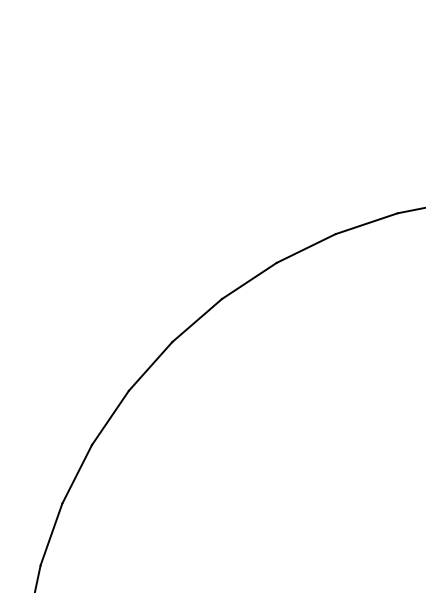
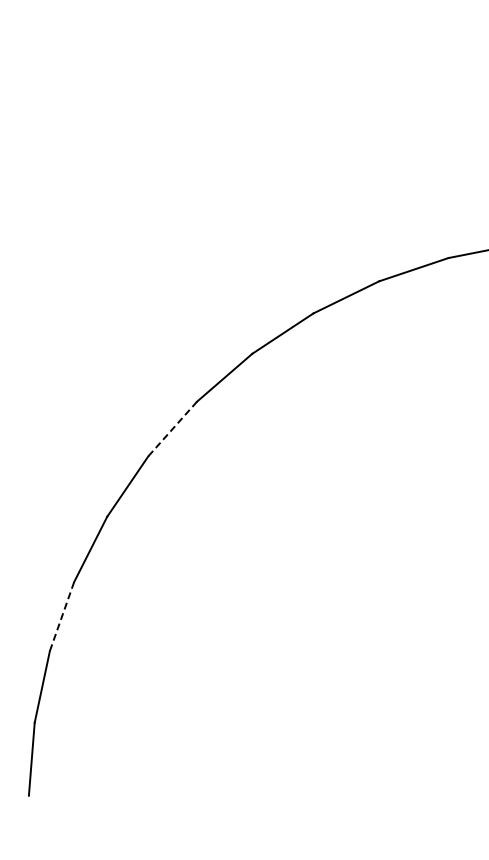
line: (150, 365) -> (172, 428), solid -> dashed
line: (51, 534) -> (62, 616), solid -> dashed

